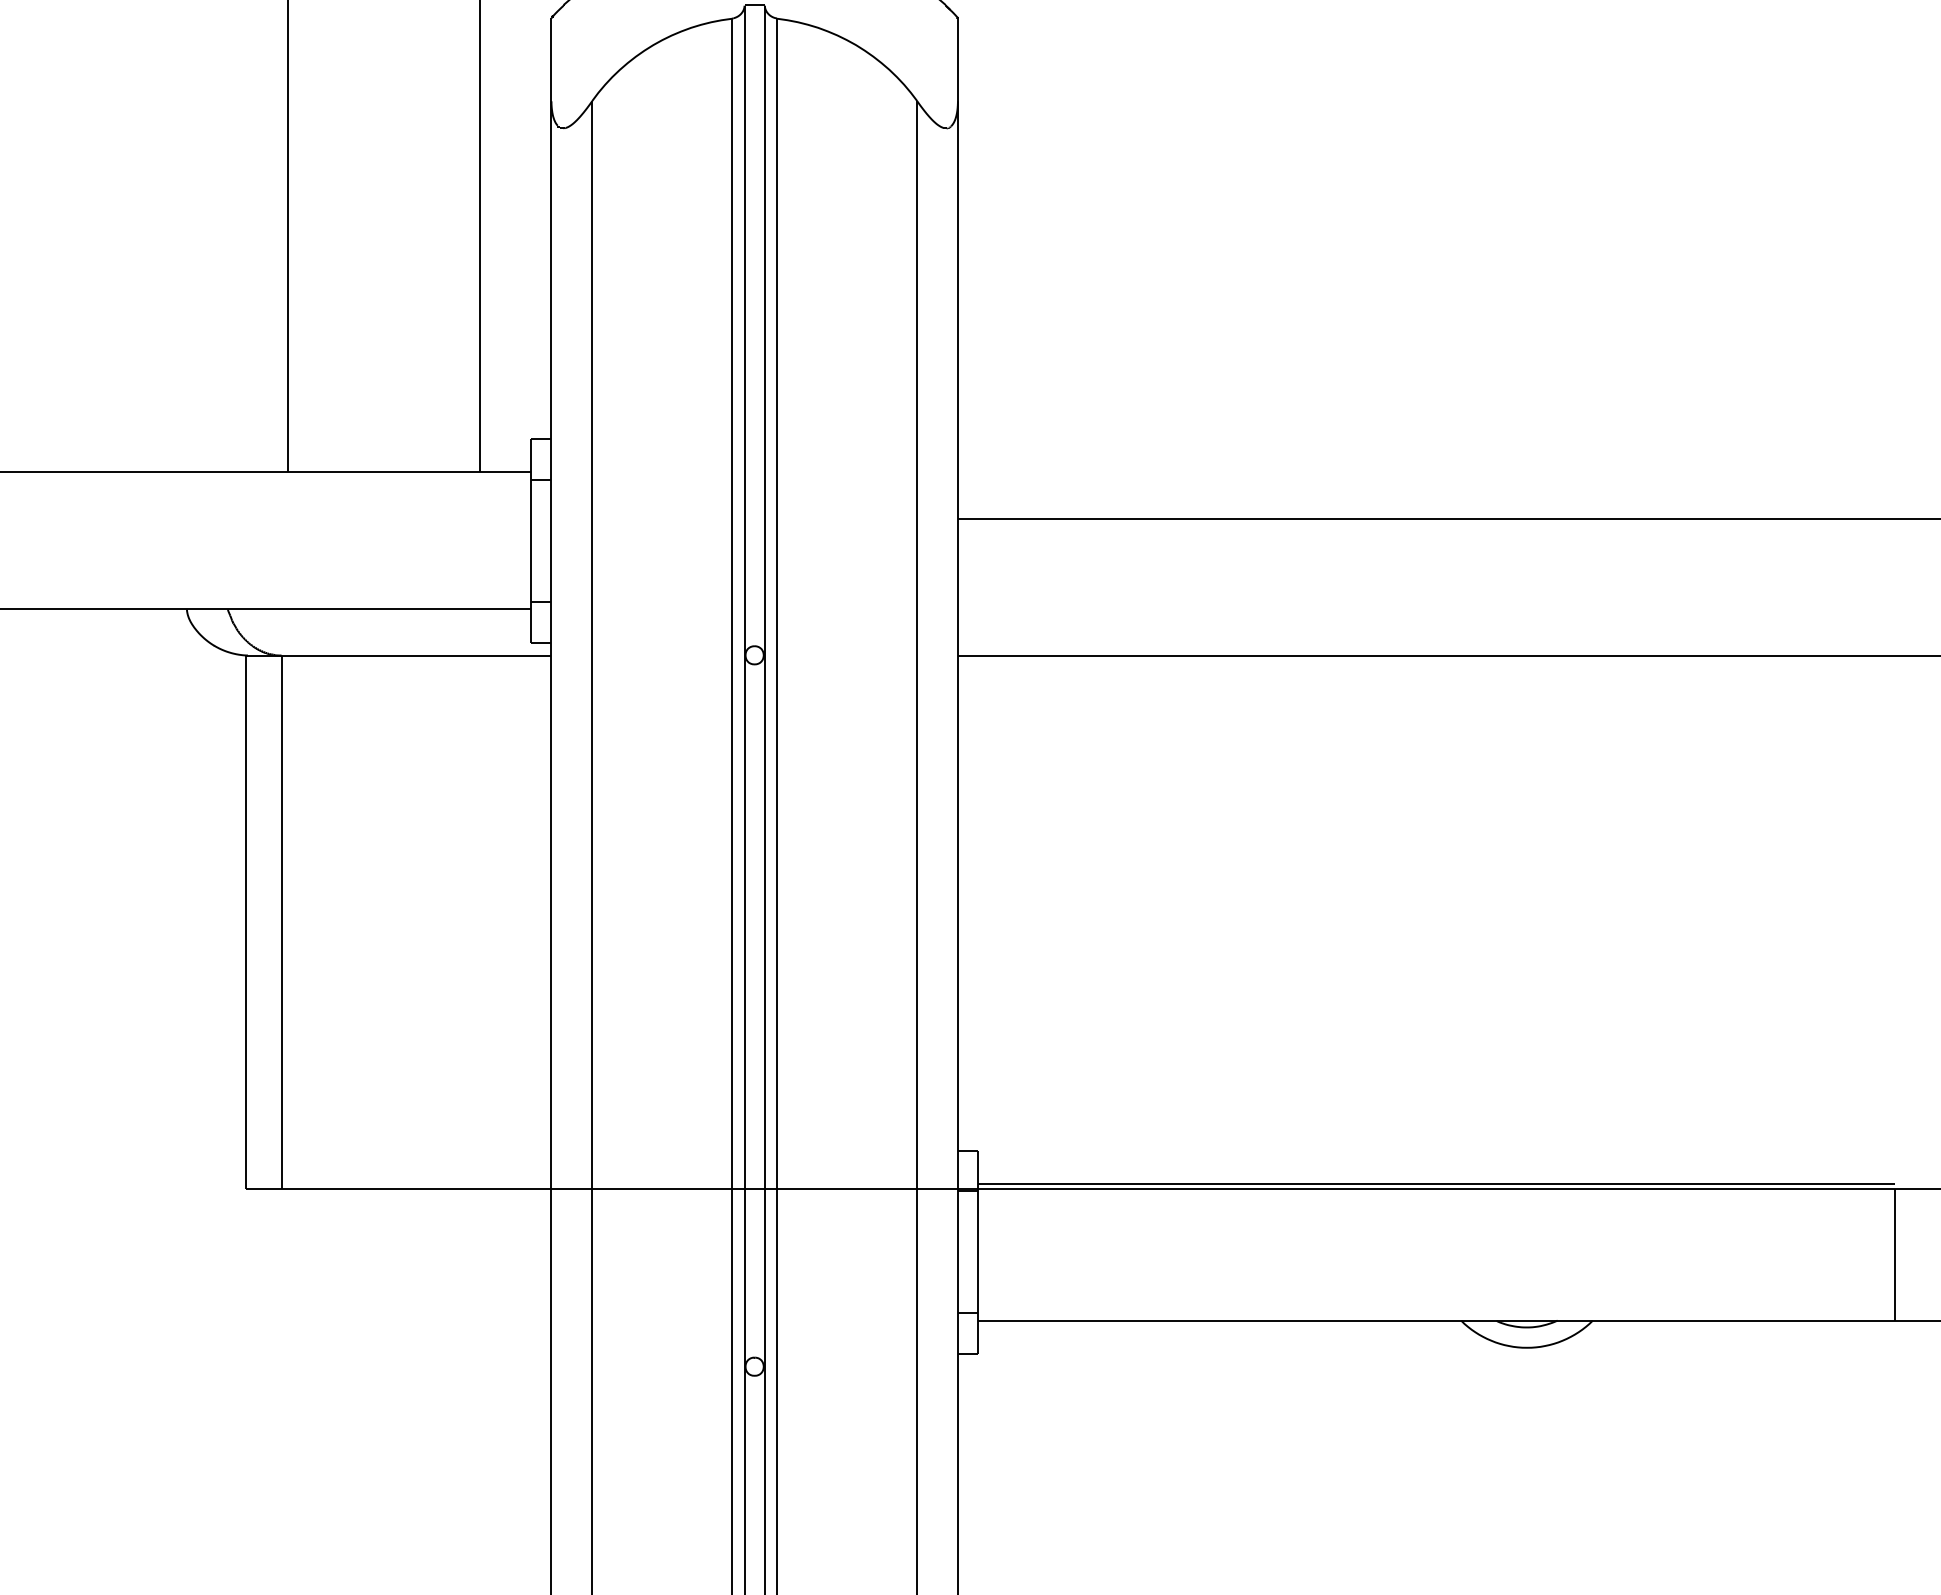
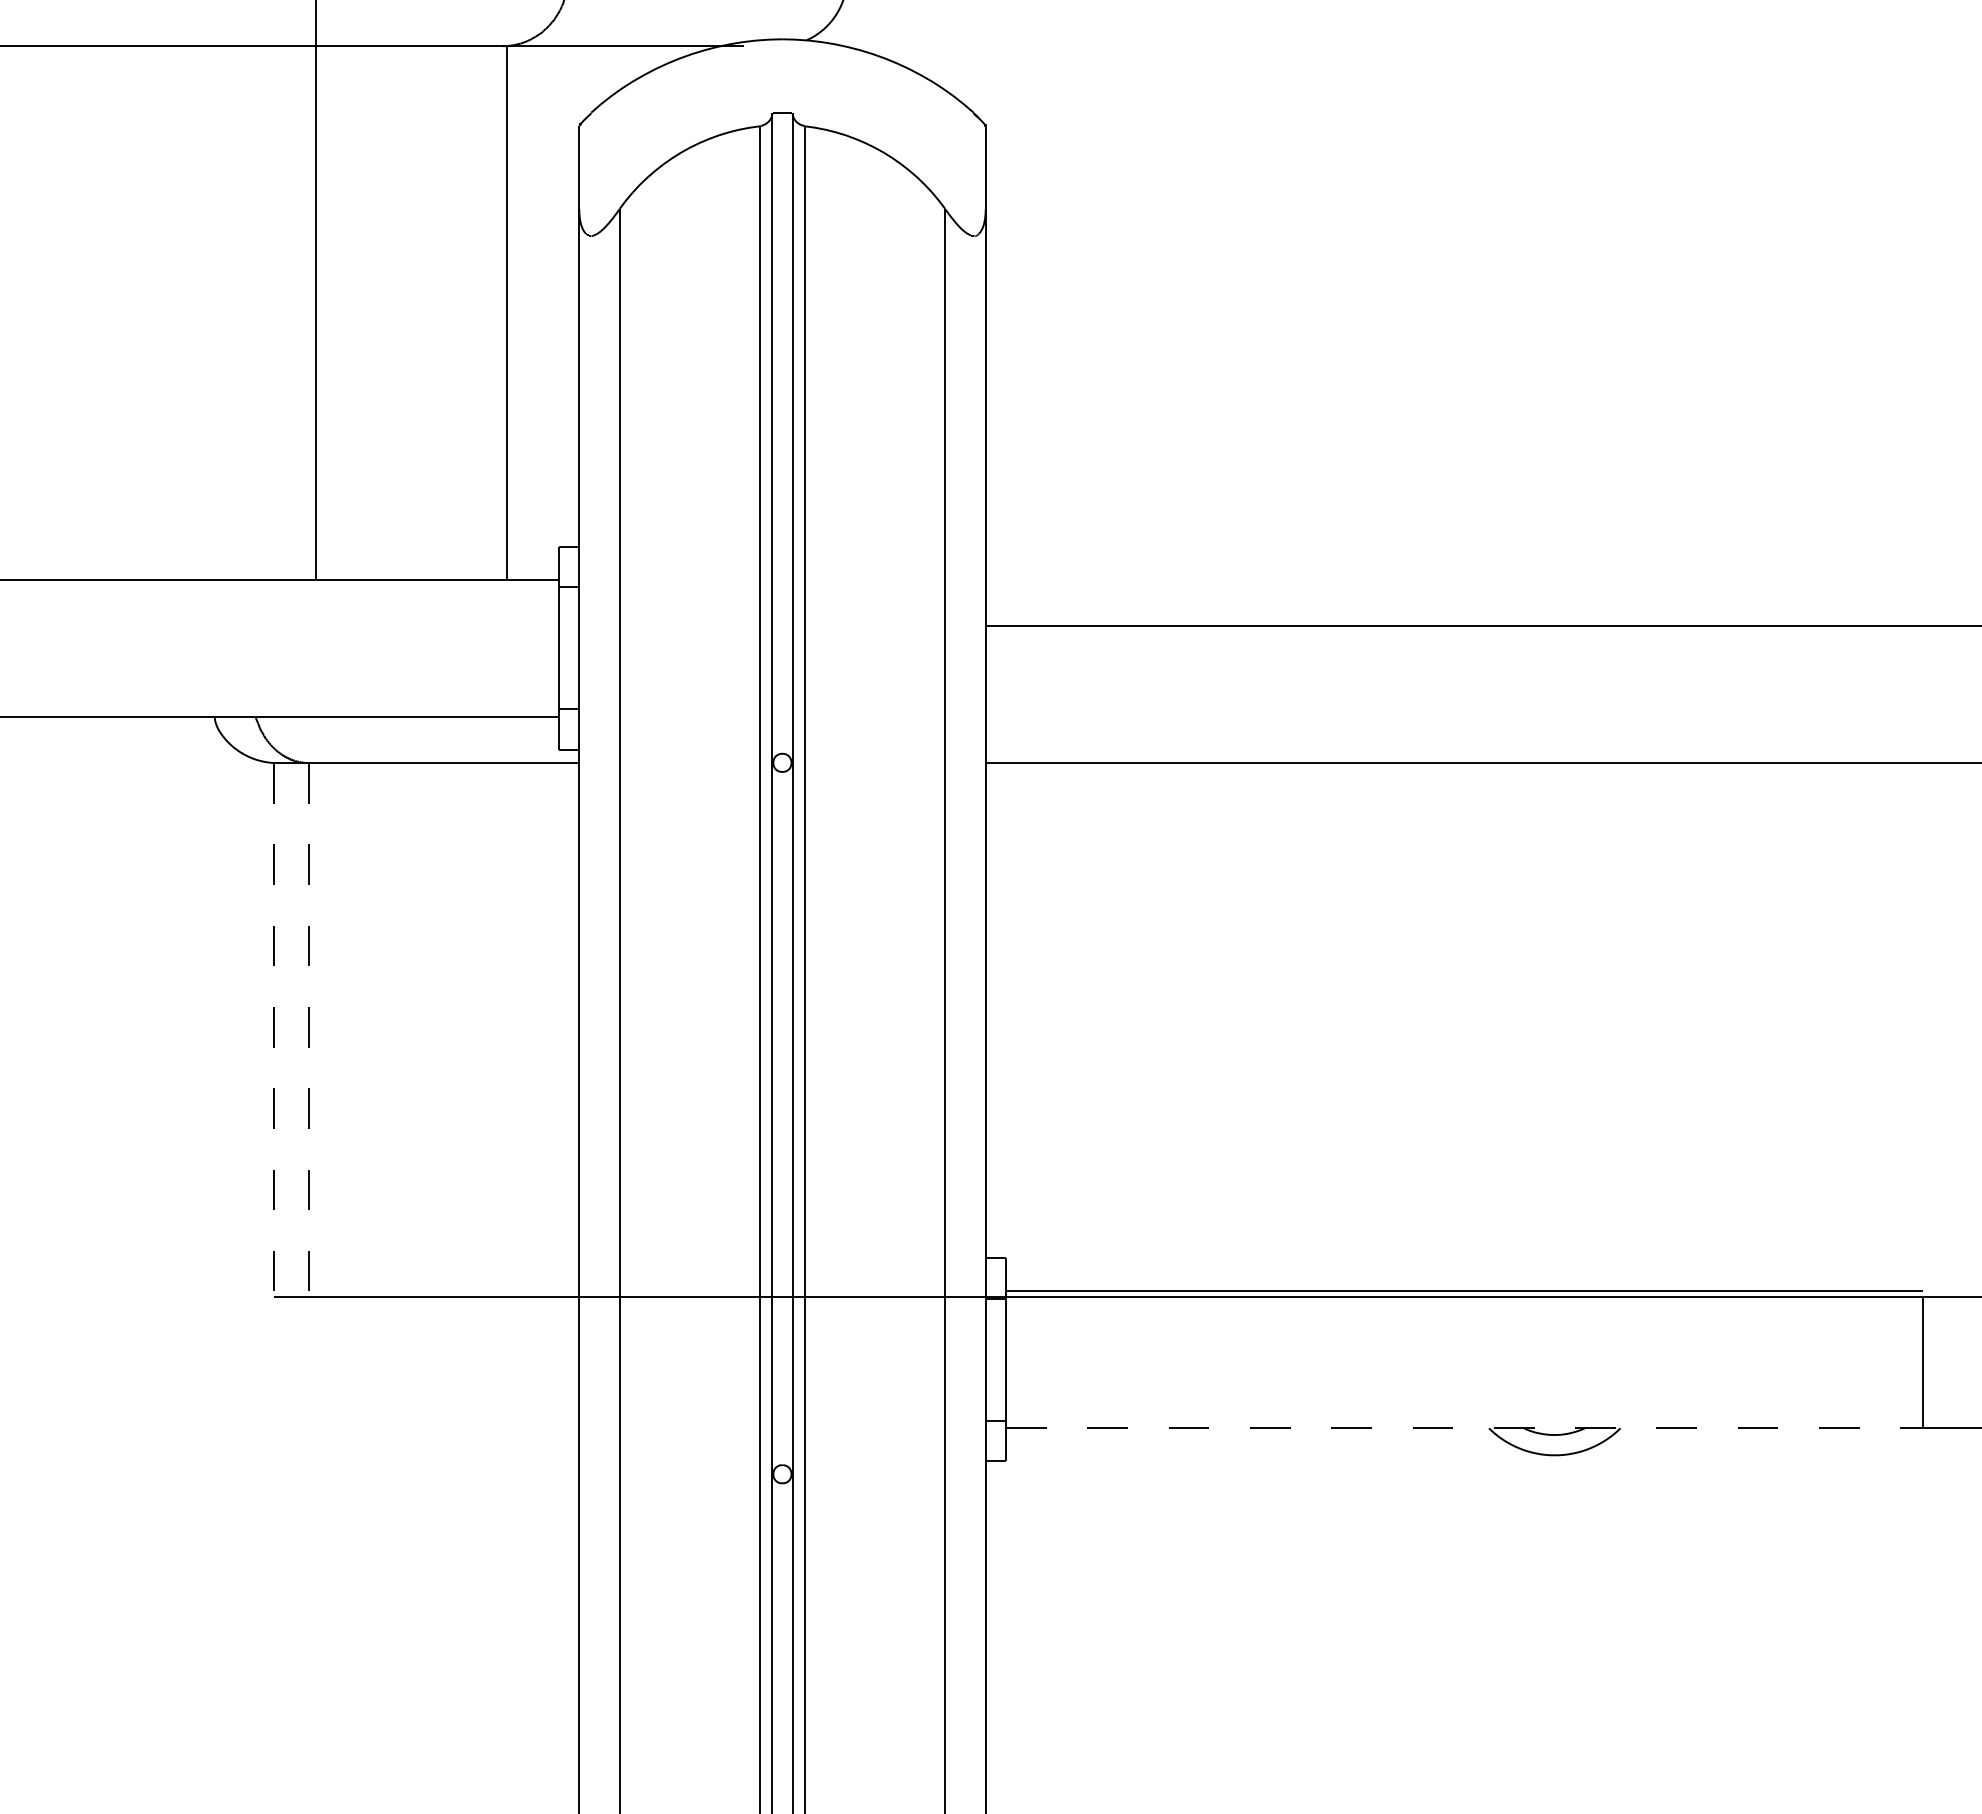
line: (245, 921) -> (273, 1029), solid -> dashed
line: (281, 921) -> (309, 1029), solid -> dashed
line: (1436, 1320) -> (1464, 1428), solid -> dashed

